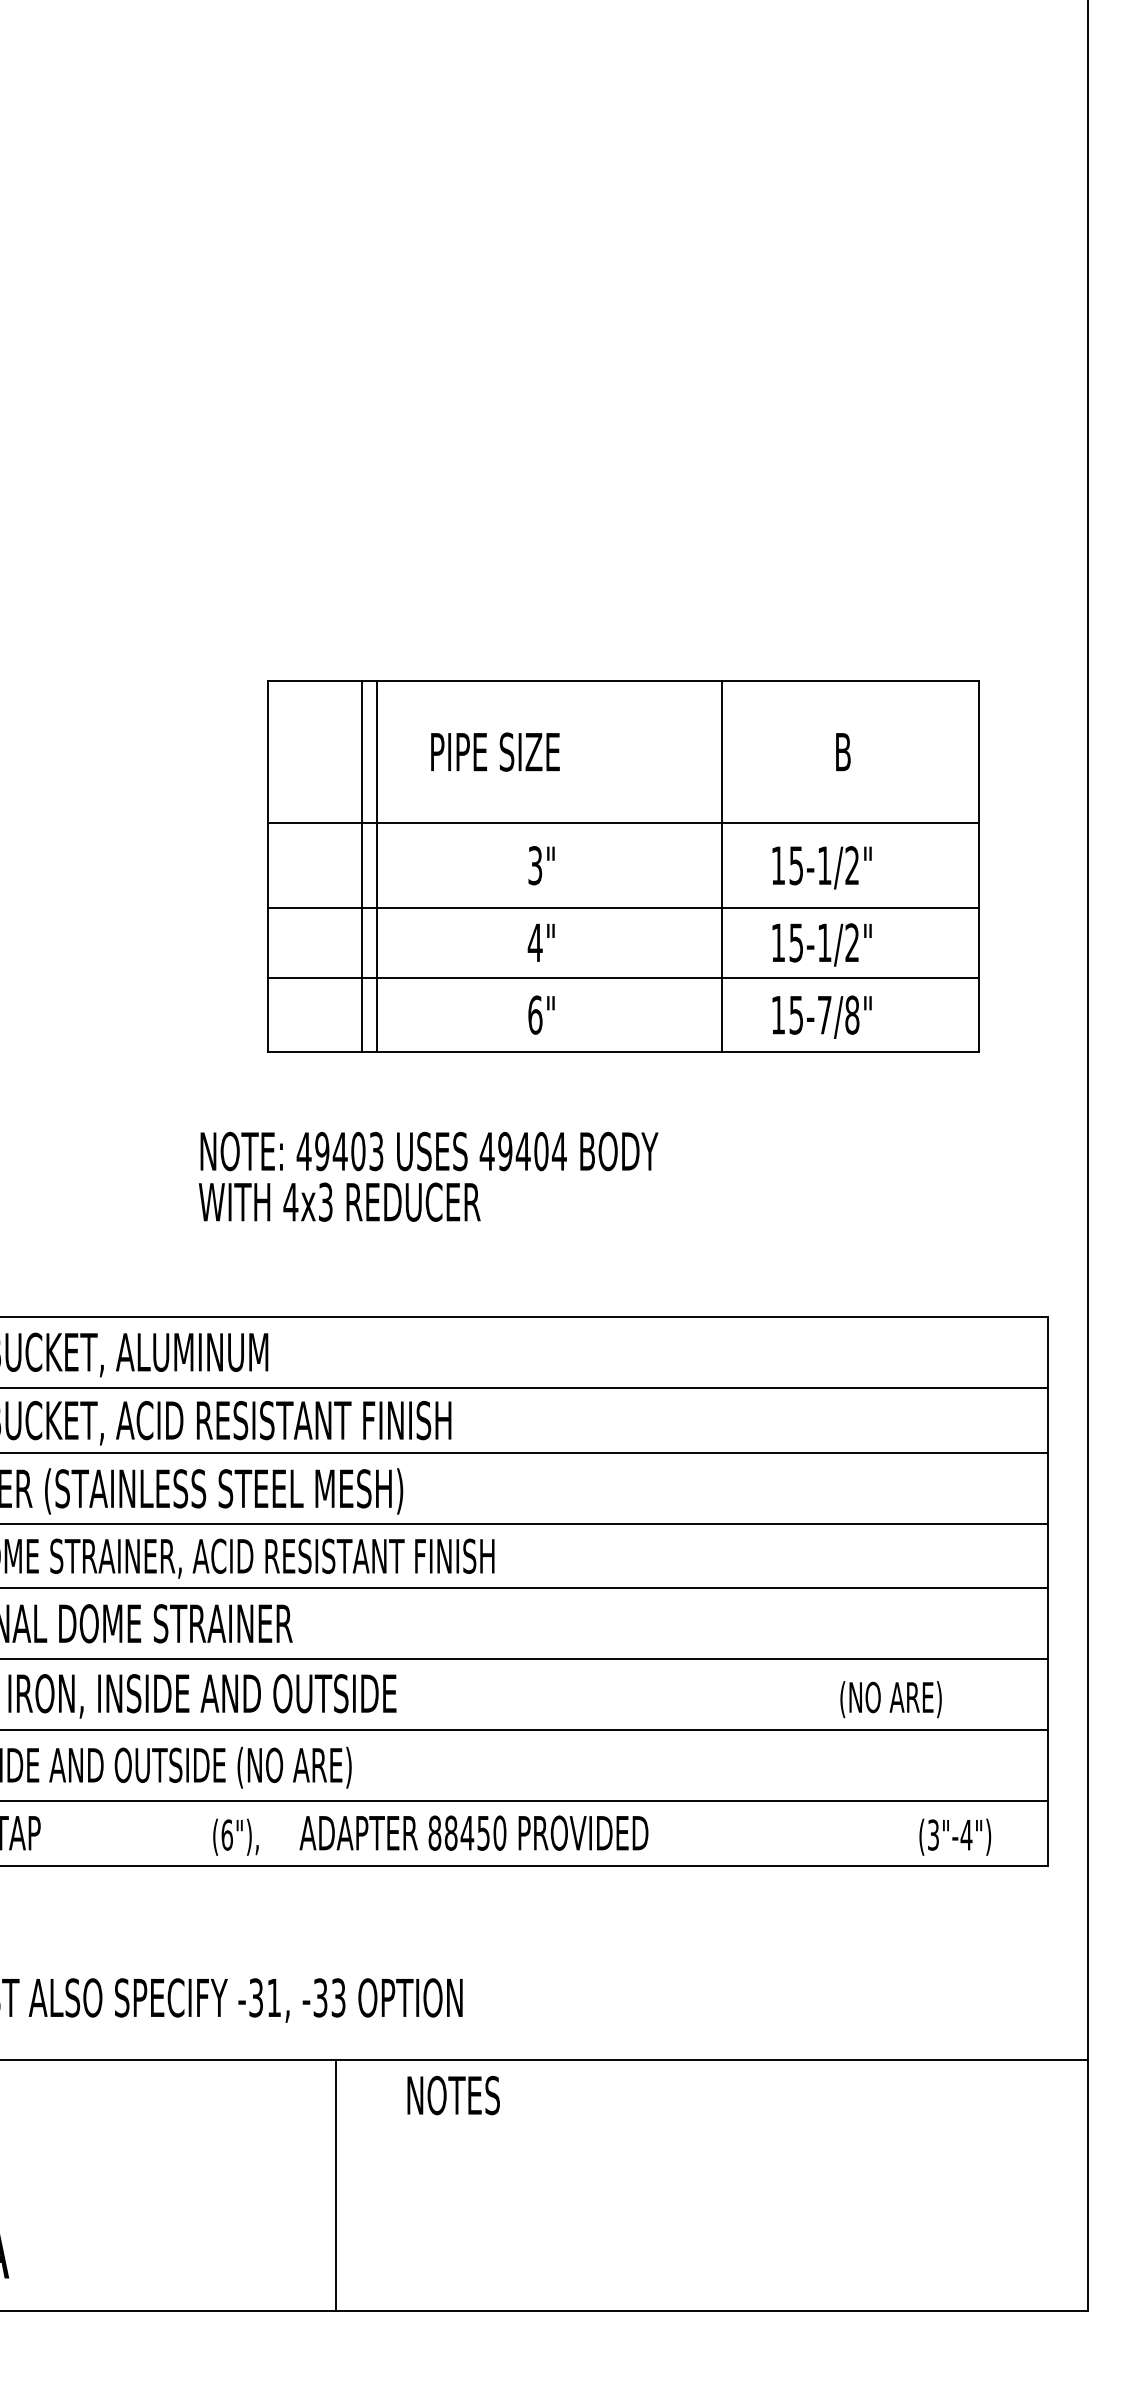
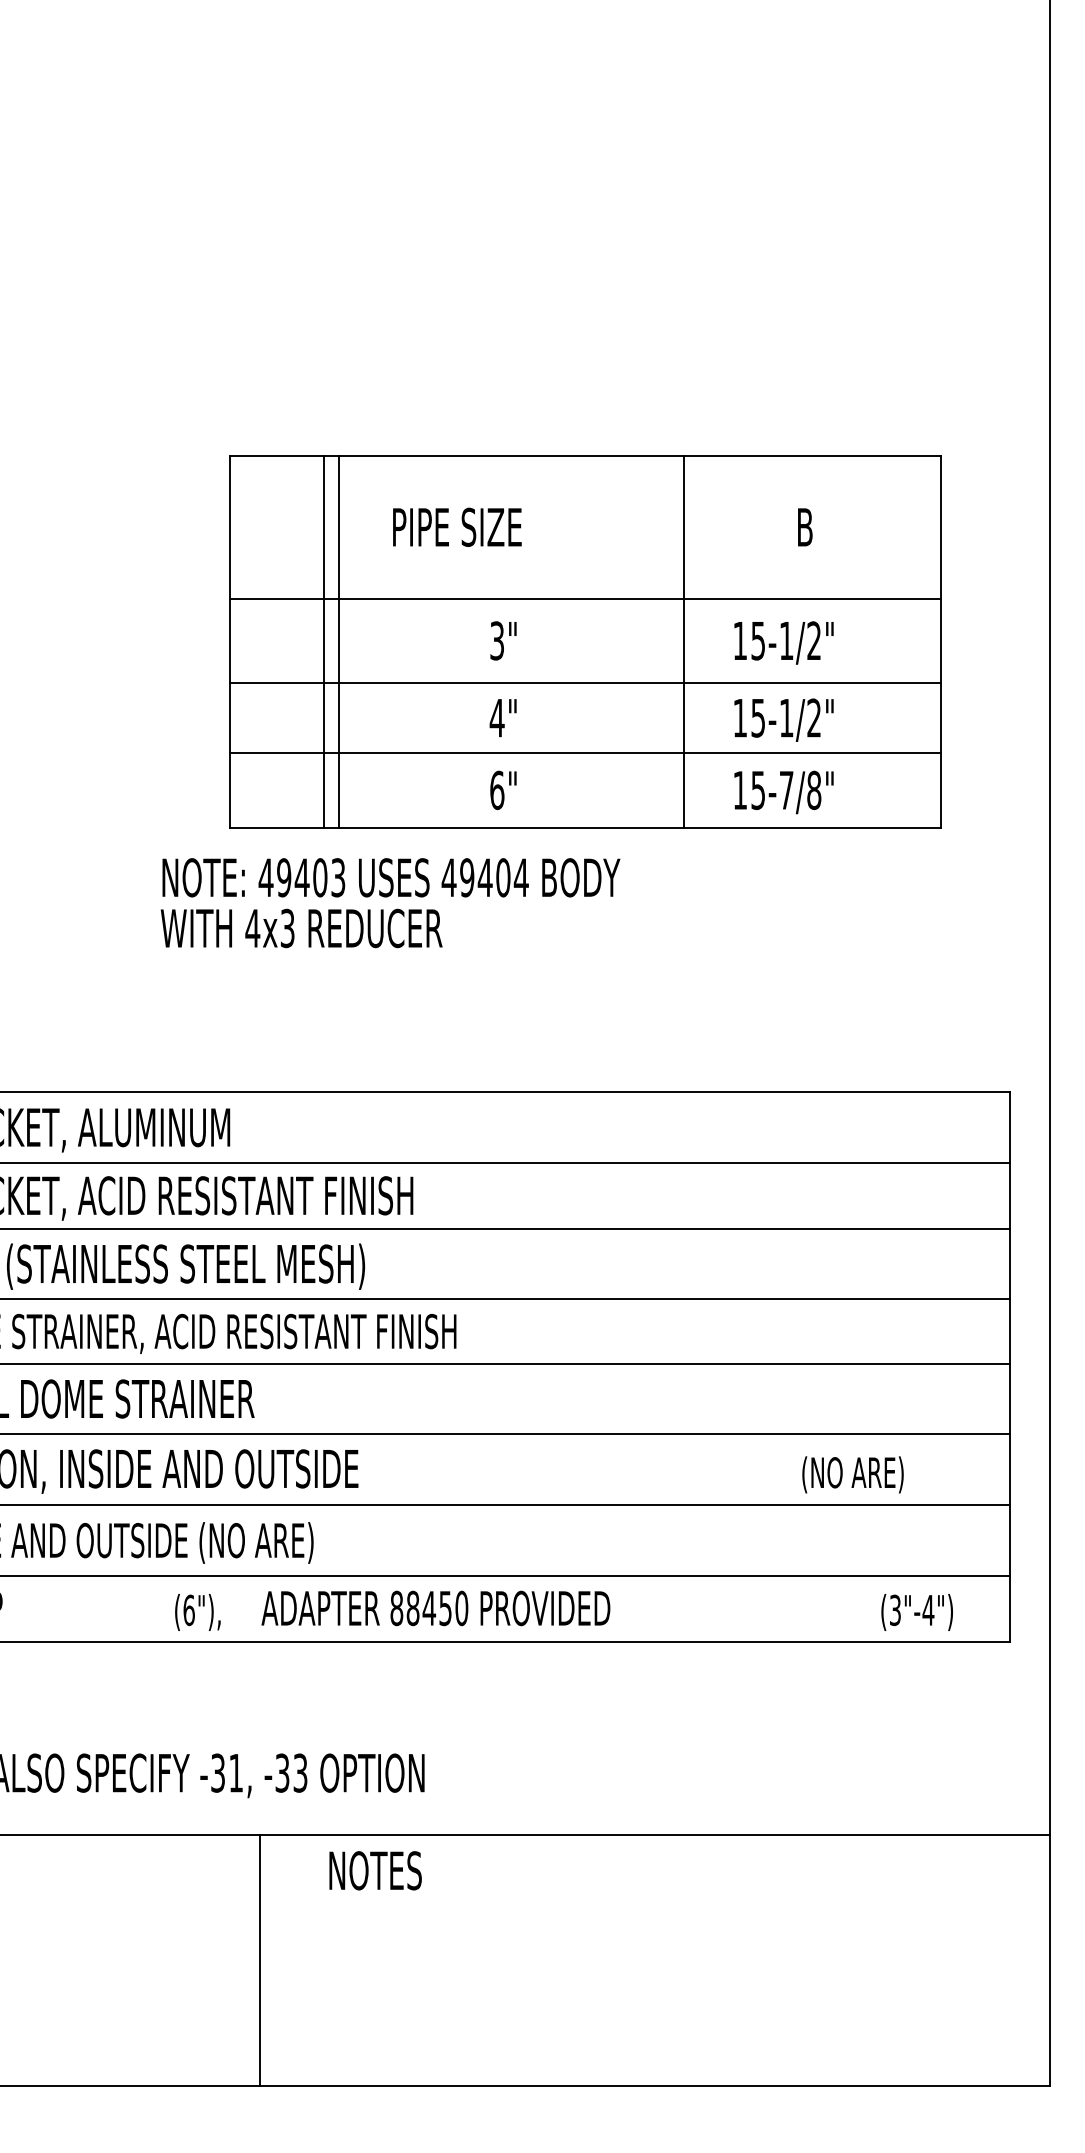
text: (428, 1176) -> (390, 902), moved
text: (453, 2095) -> (375, 1870), moved
line: (335, 2184) -> (259, 1959), moved

